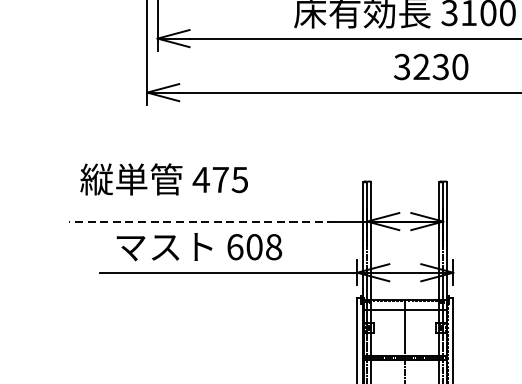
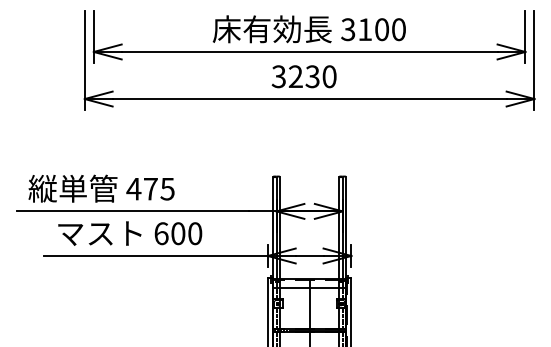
text: (430, 66) -> (303, 76), moved
text: (164, 179) -> (101, 188), moved
line: (202, 221) -> (132, 211), dashed -> solid
text: (274, 246) -> (195, 233), 608 -> 600

